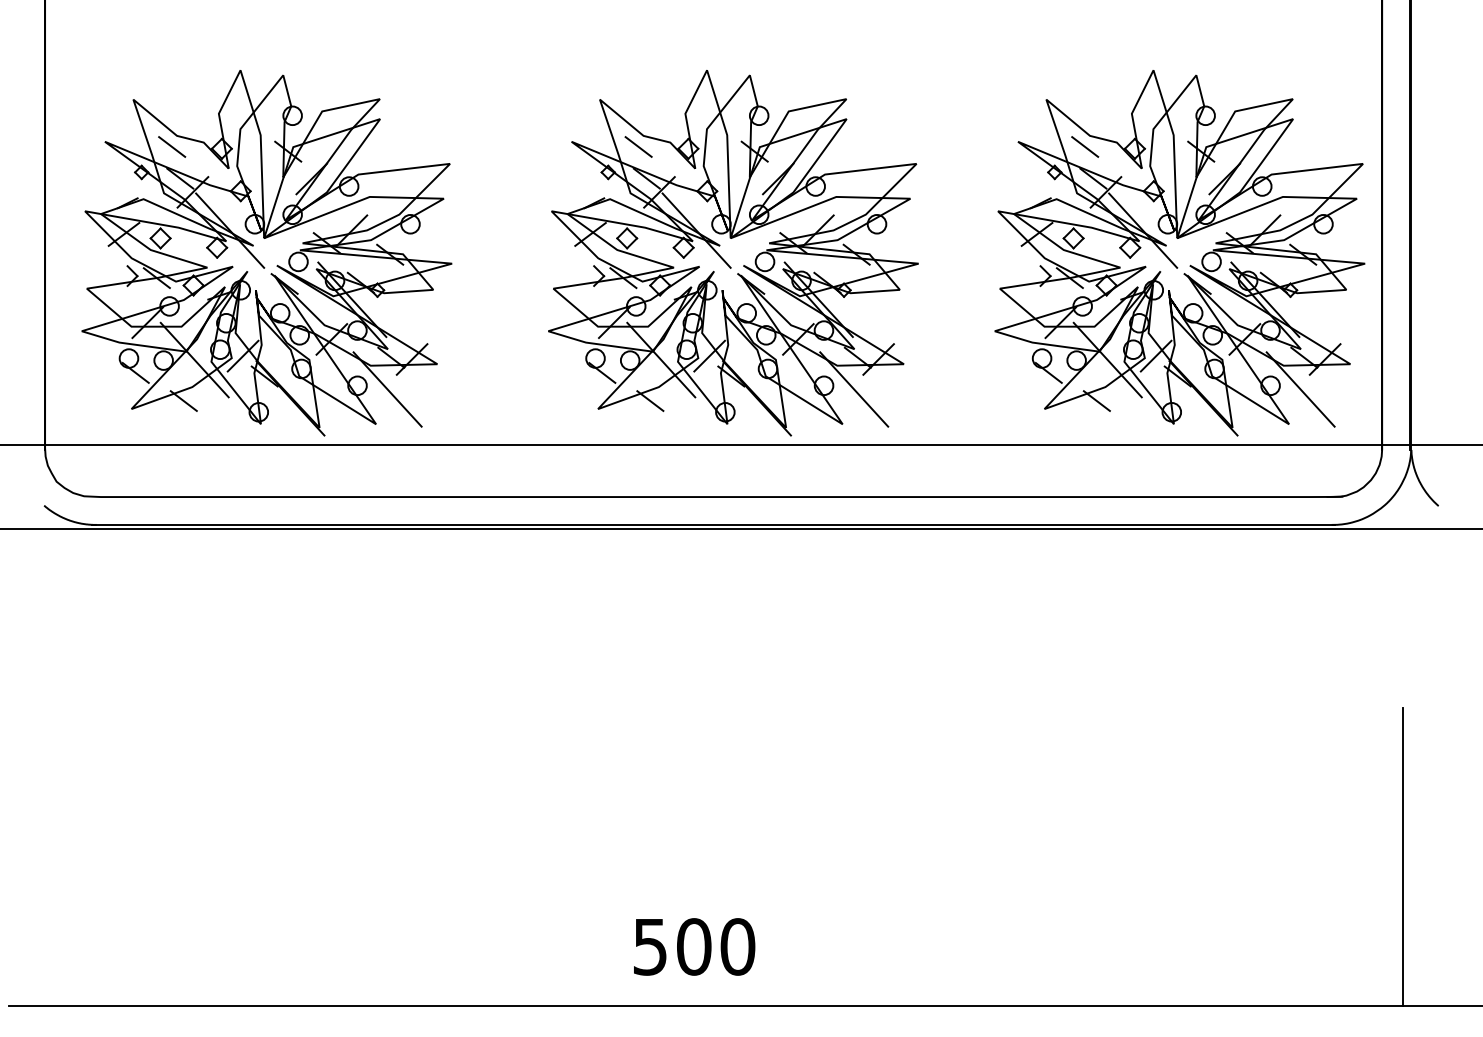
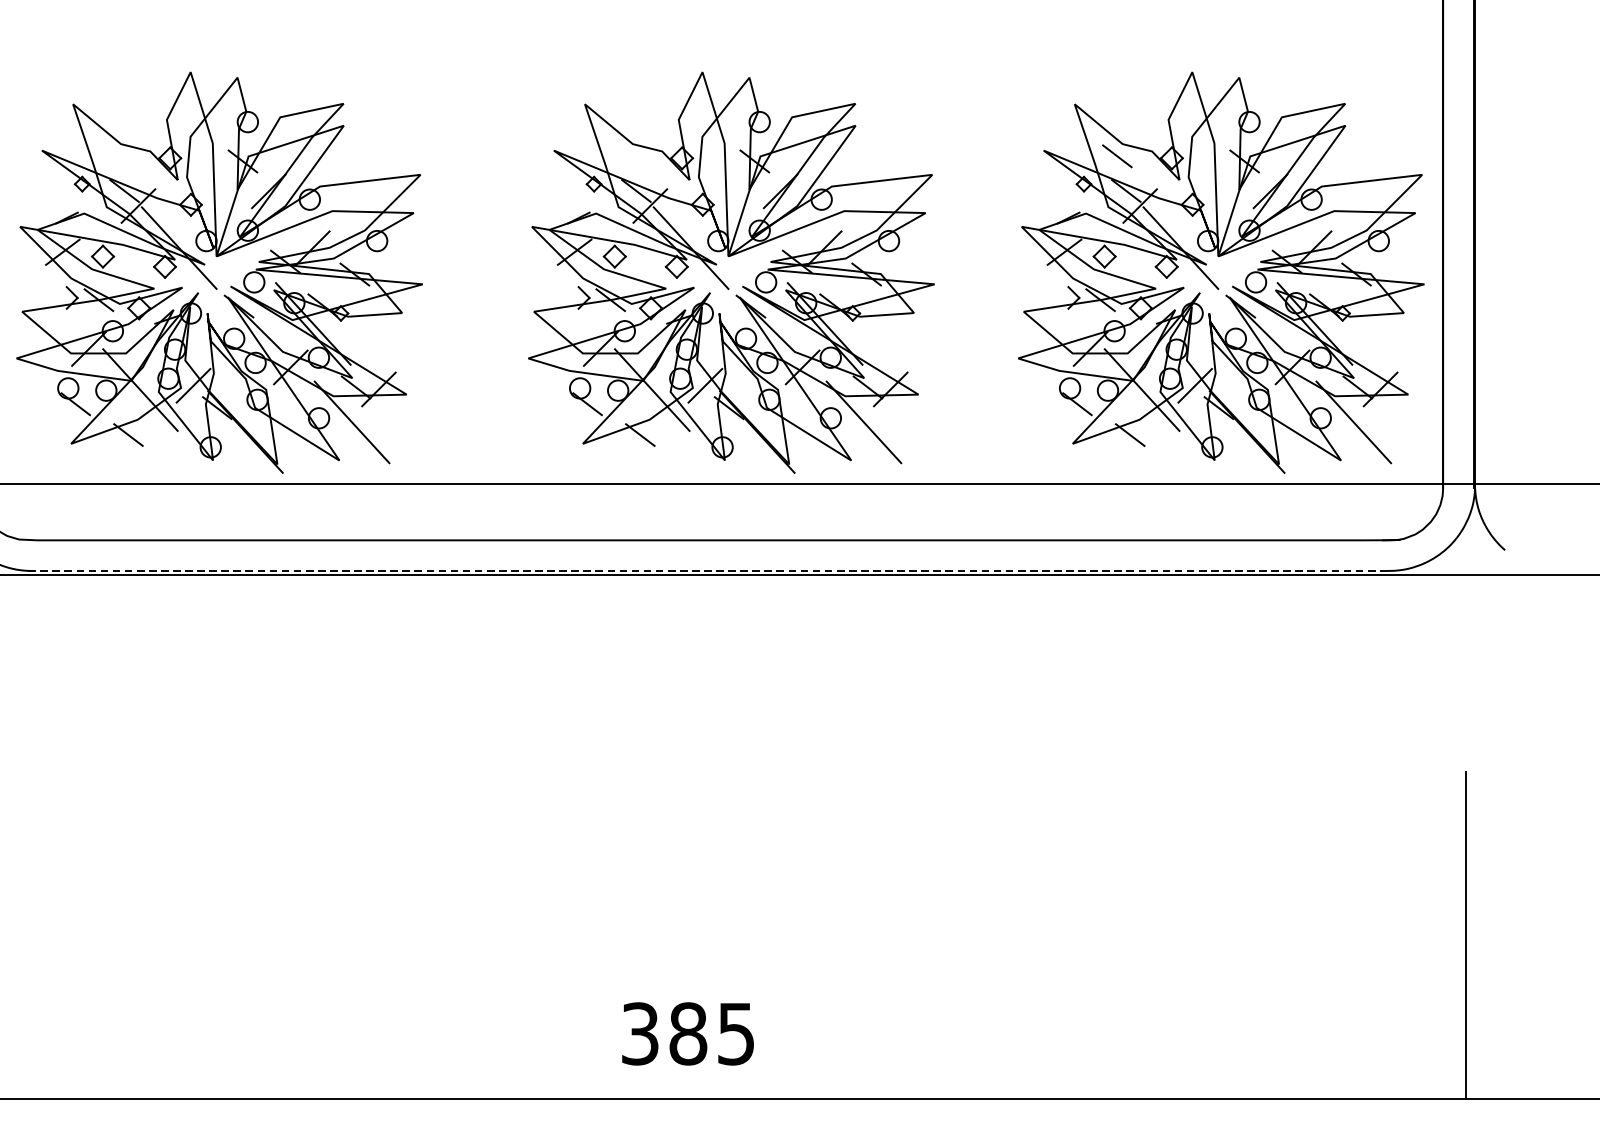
line: (172, 146) -> (116, 155), removed
line: (638, 146) -> (627, 155), removed
line: (714, 524) -> (710, 570), solid -> dashed
text: (694, 946) -> (688, 1033), 500 -> 385

